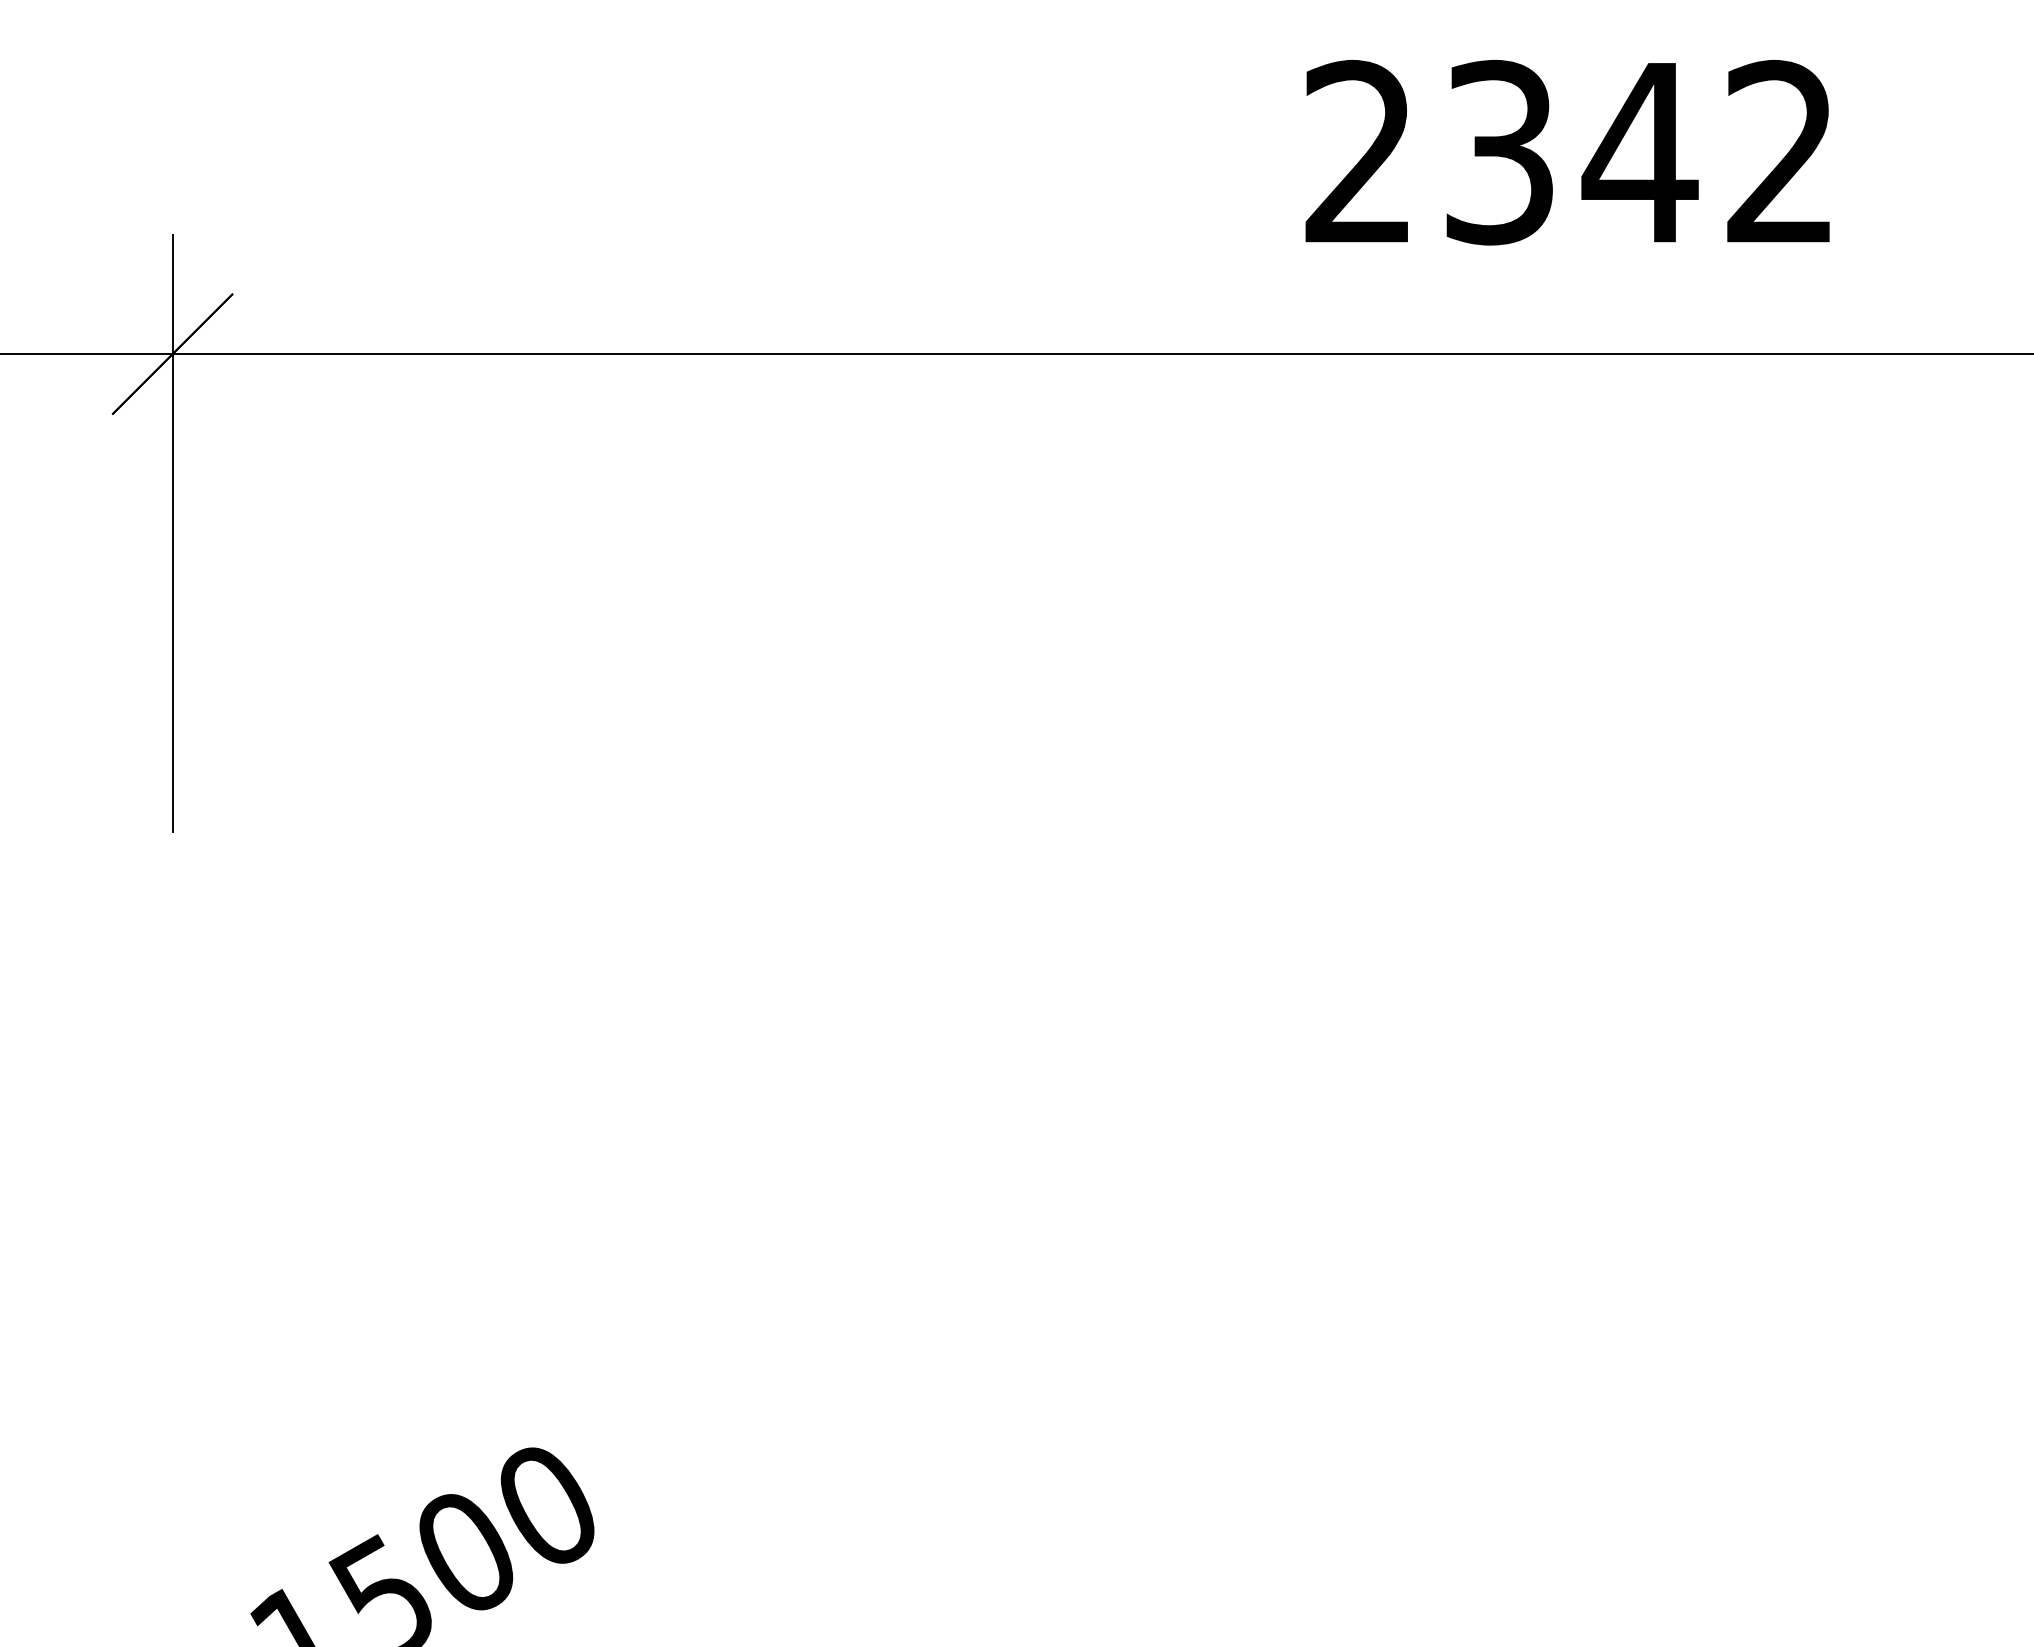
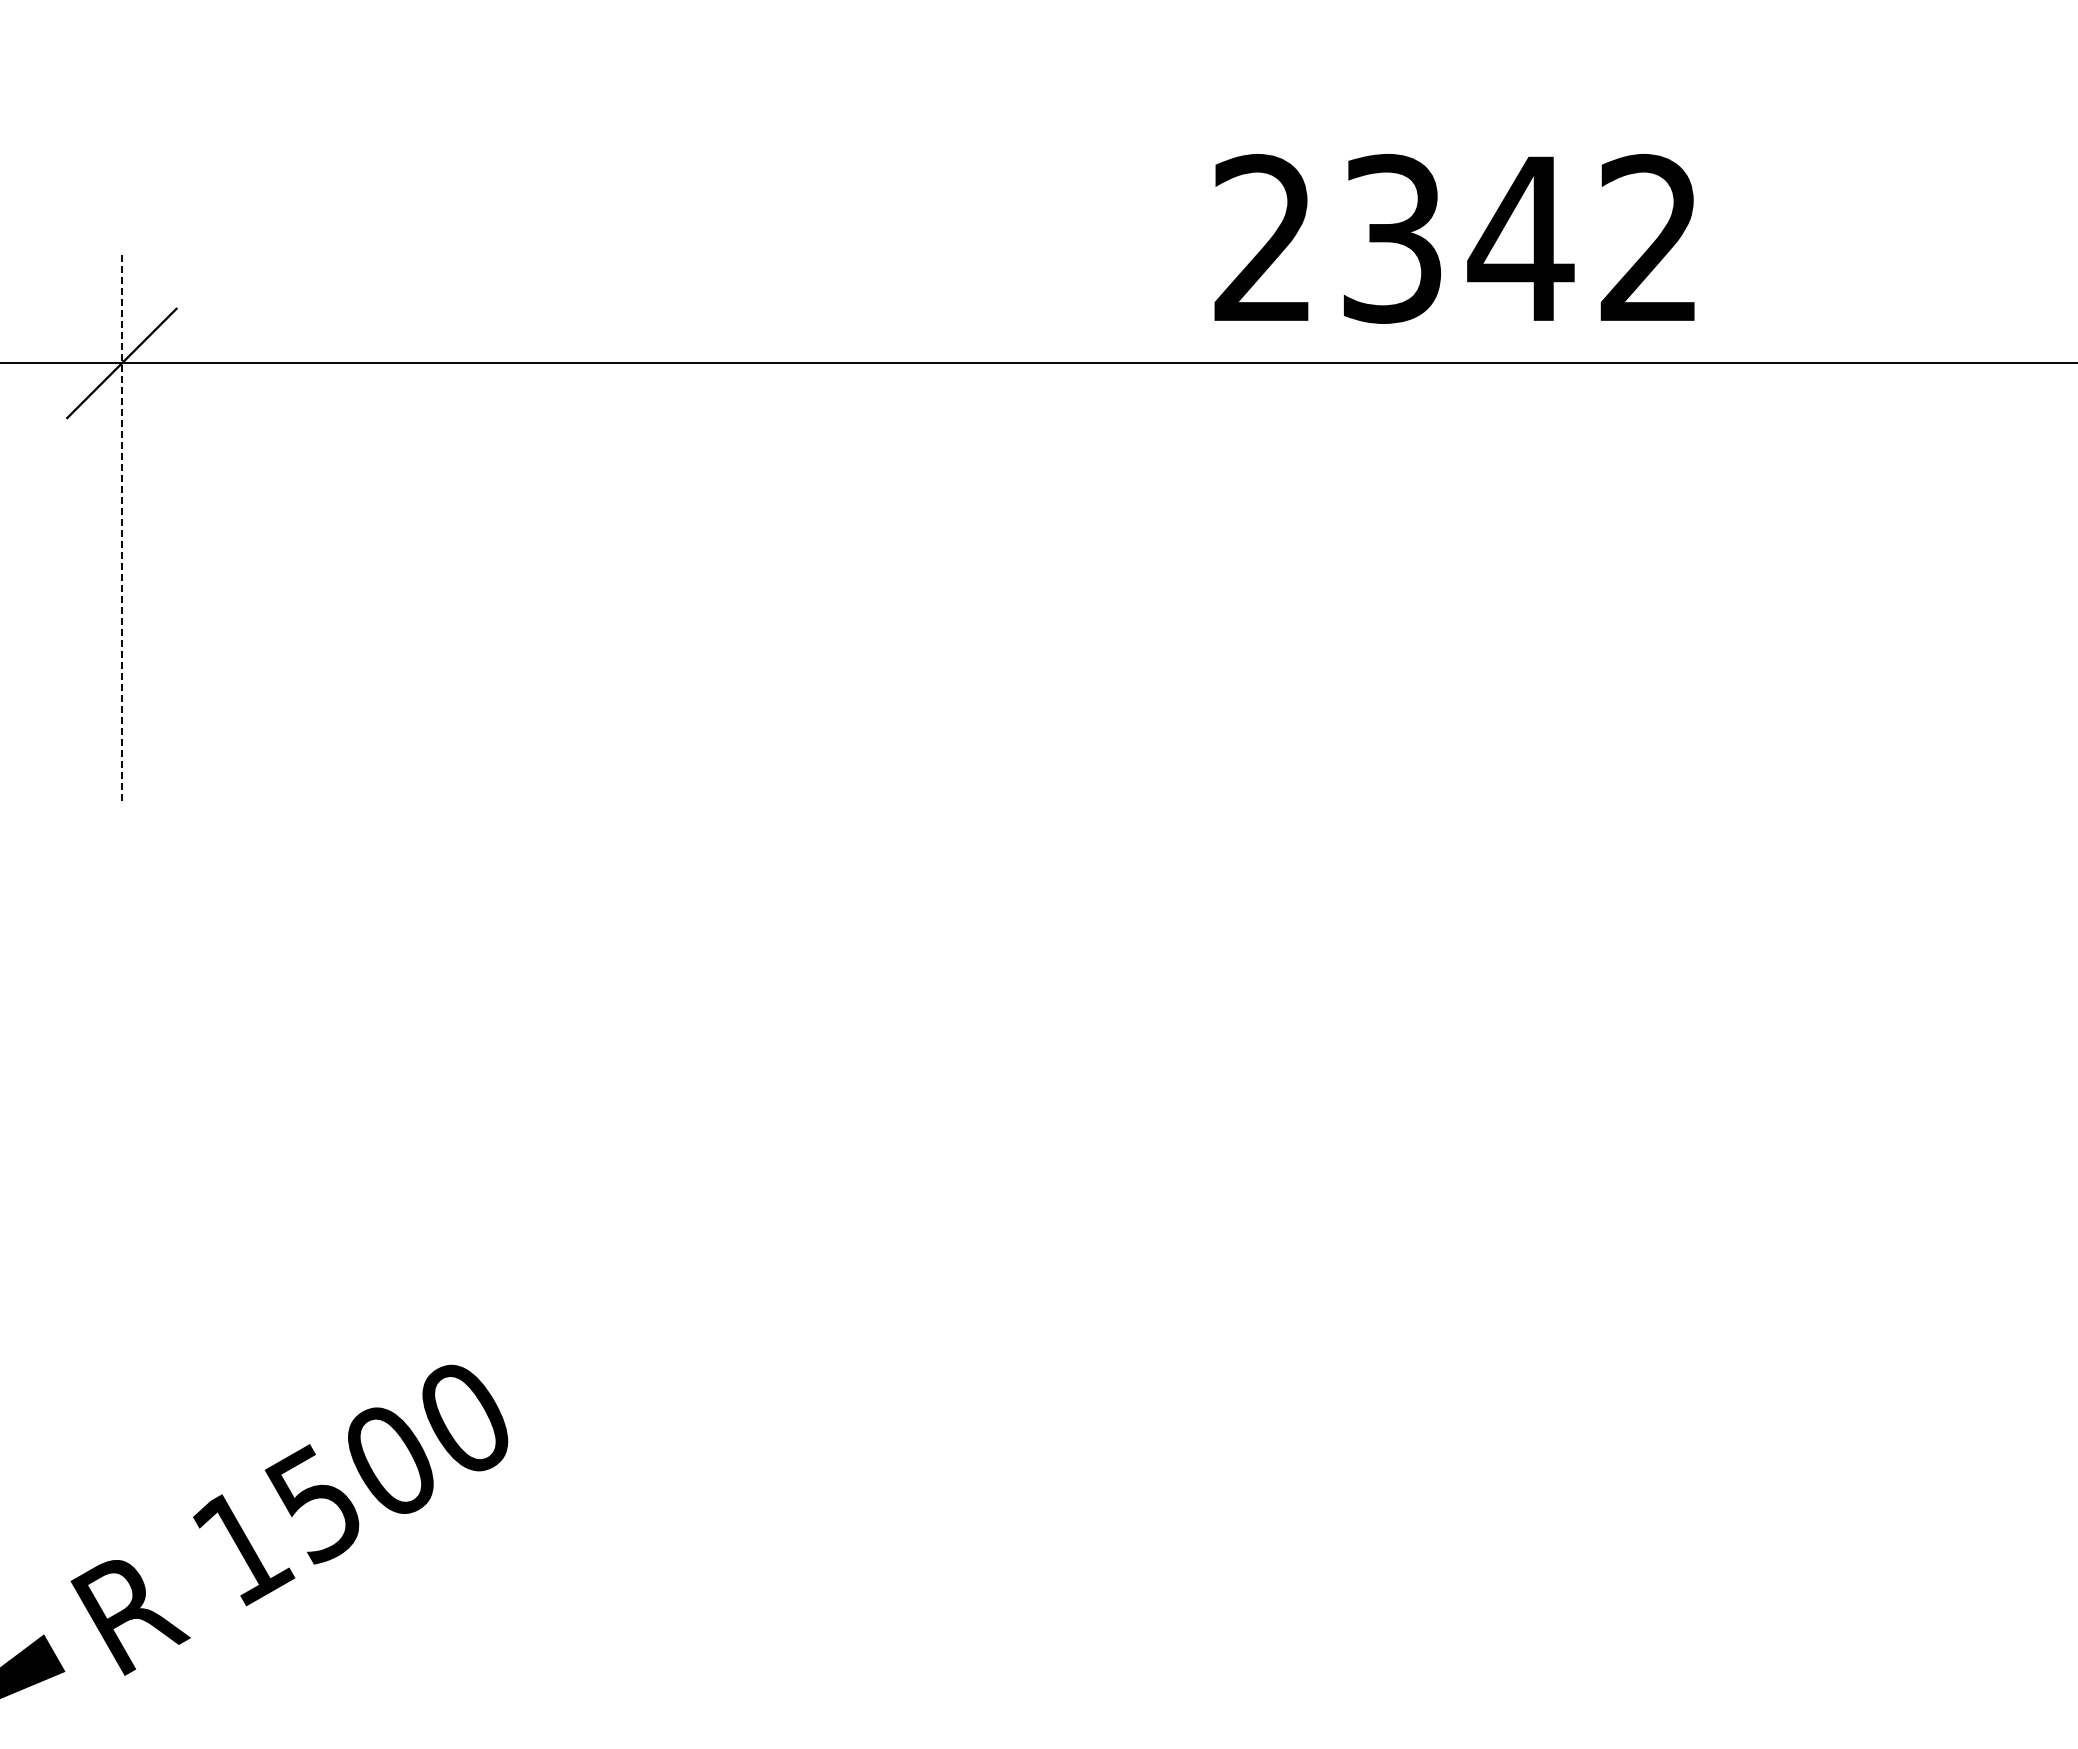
text: (1567, 152) -> (1454, 238), moved
line: (172, 532) -> (121, 526), solid -> dashed

